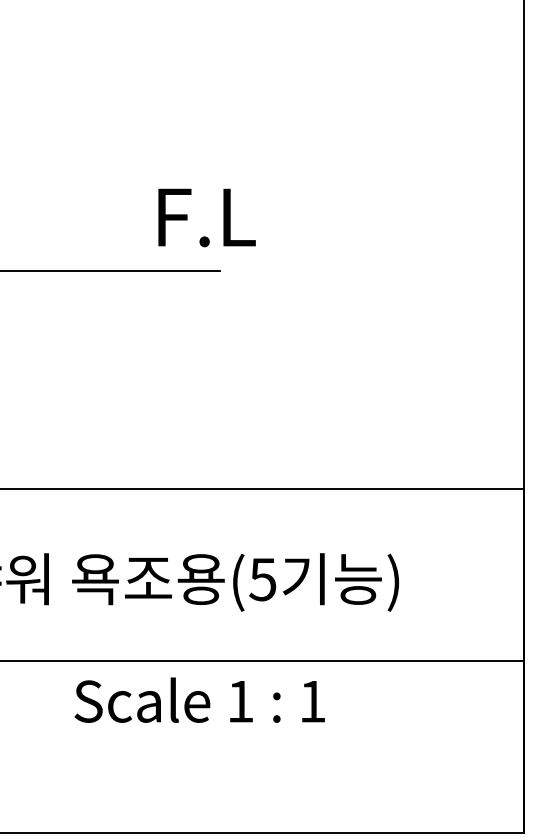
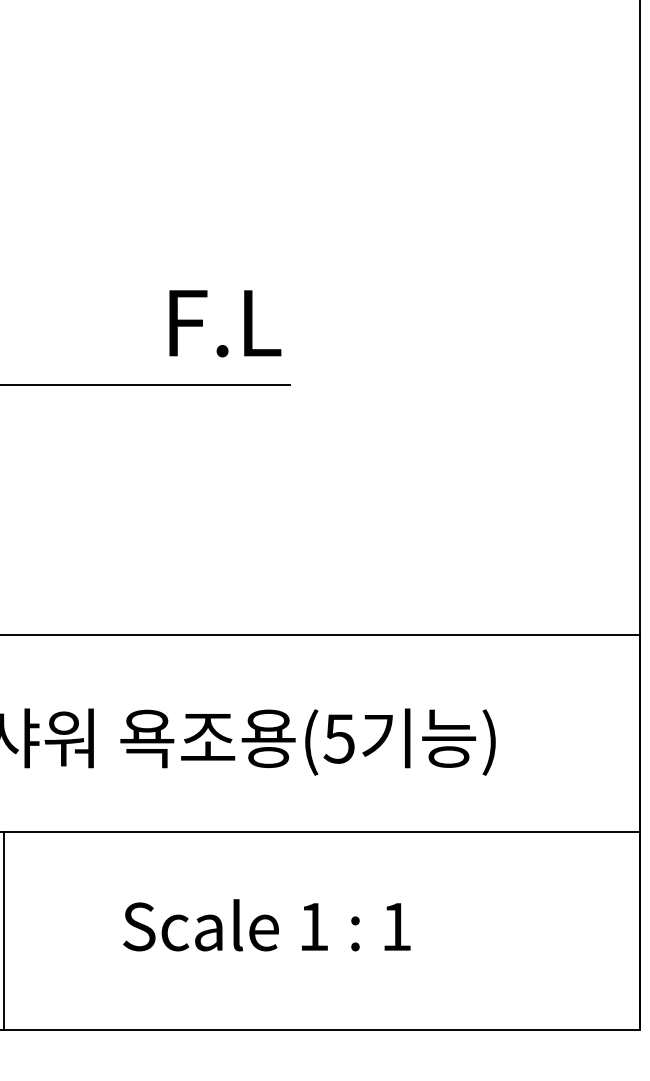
text: (207, 217) -> (225, 323), moved
text: (199, 700) -> (266, 925), moved

